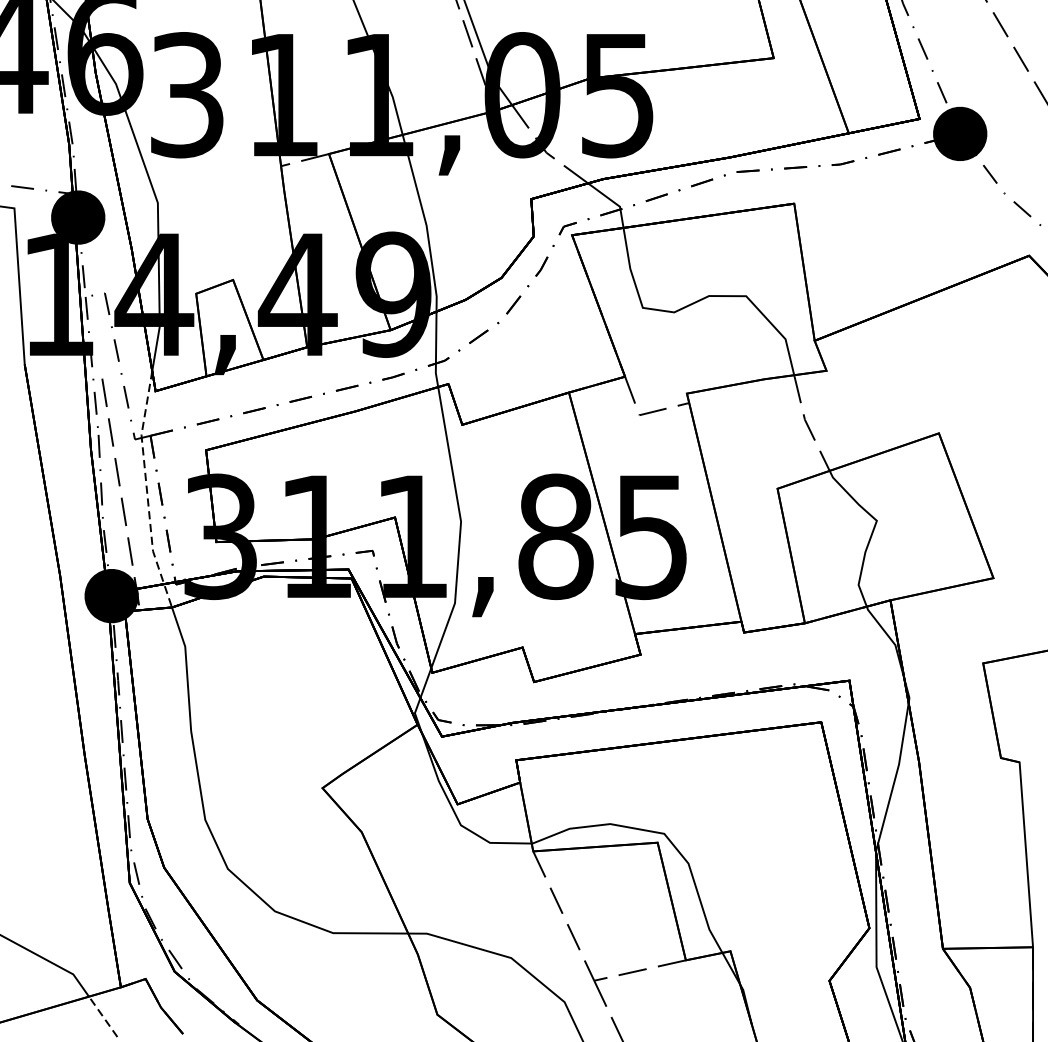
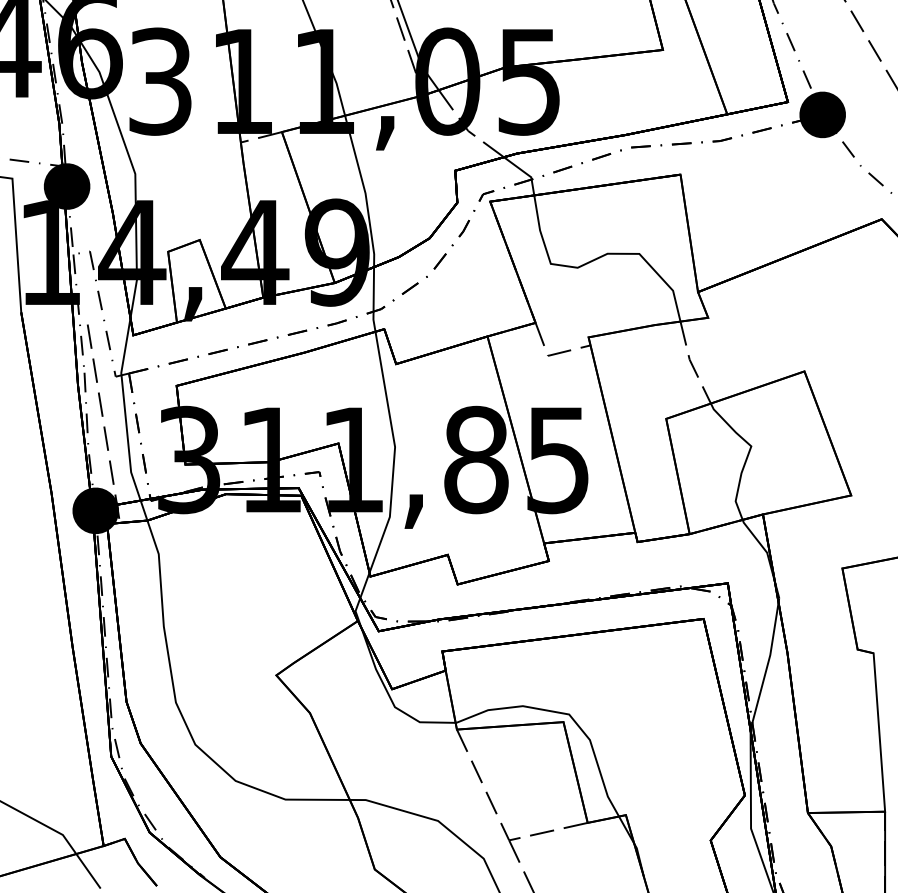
line: (147, 490) -> (126, 420), dashed -> solid
line: (103, 1015) -> (88, 870), dashed -> solid

